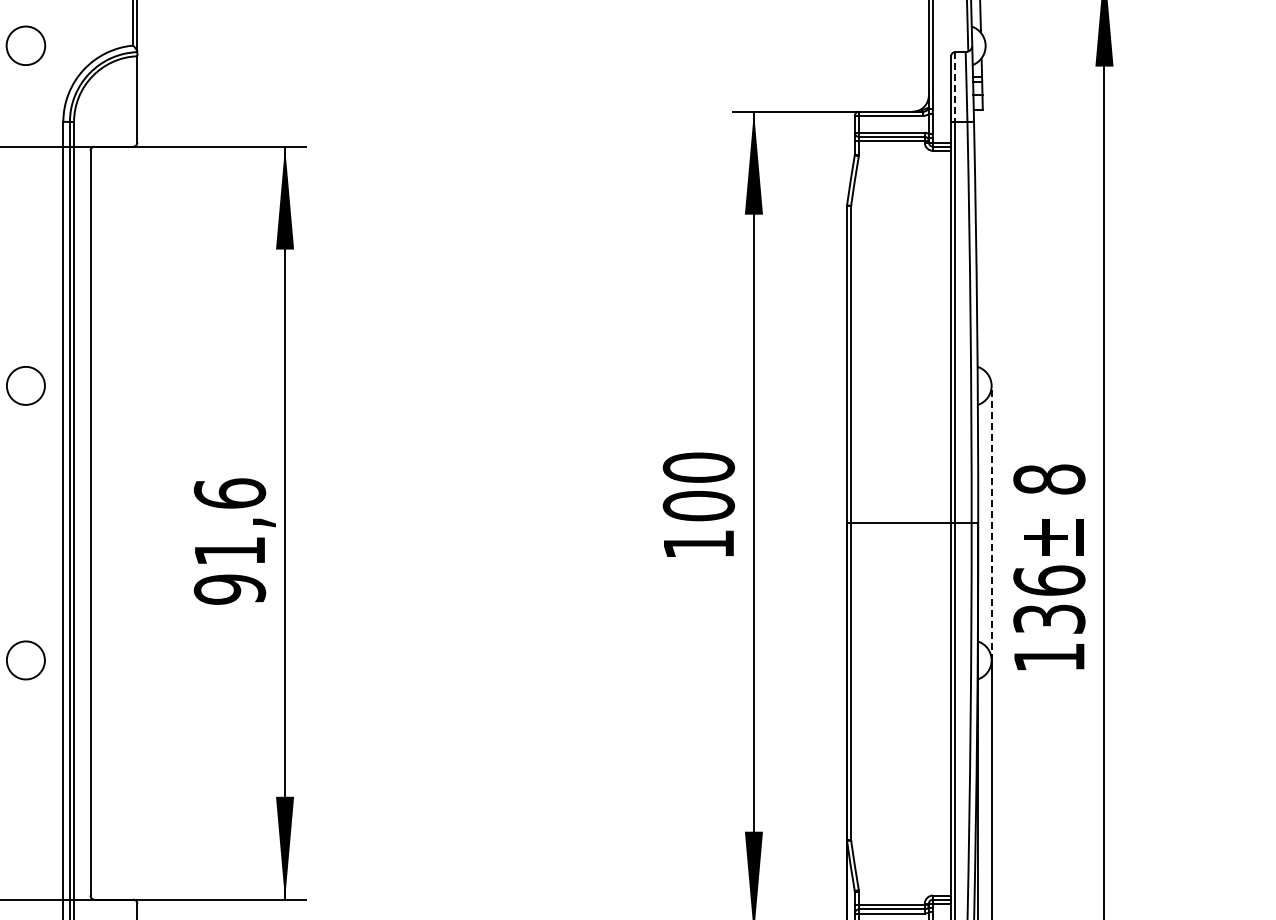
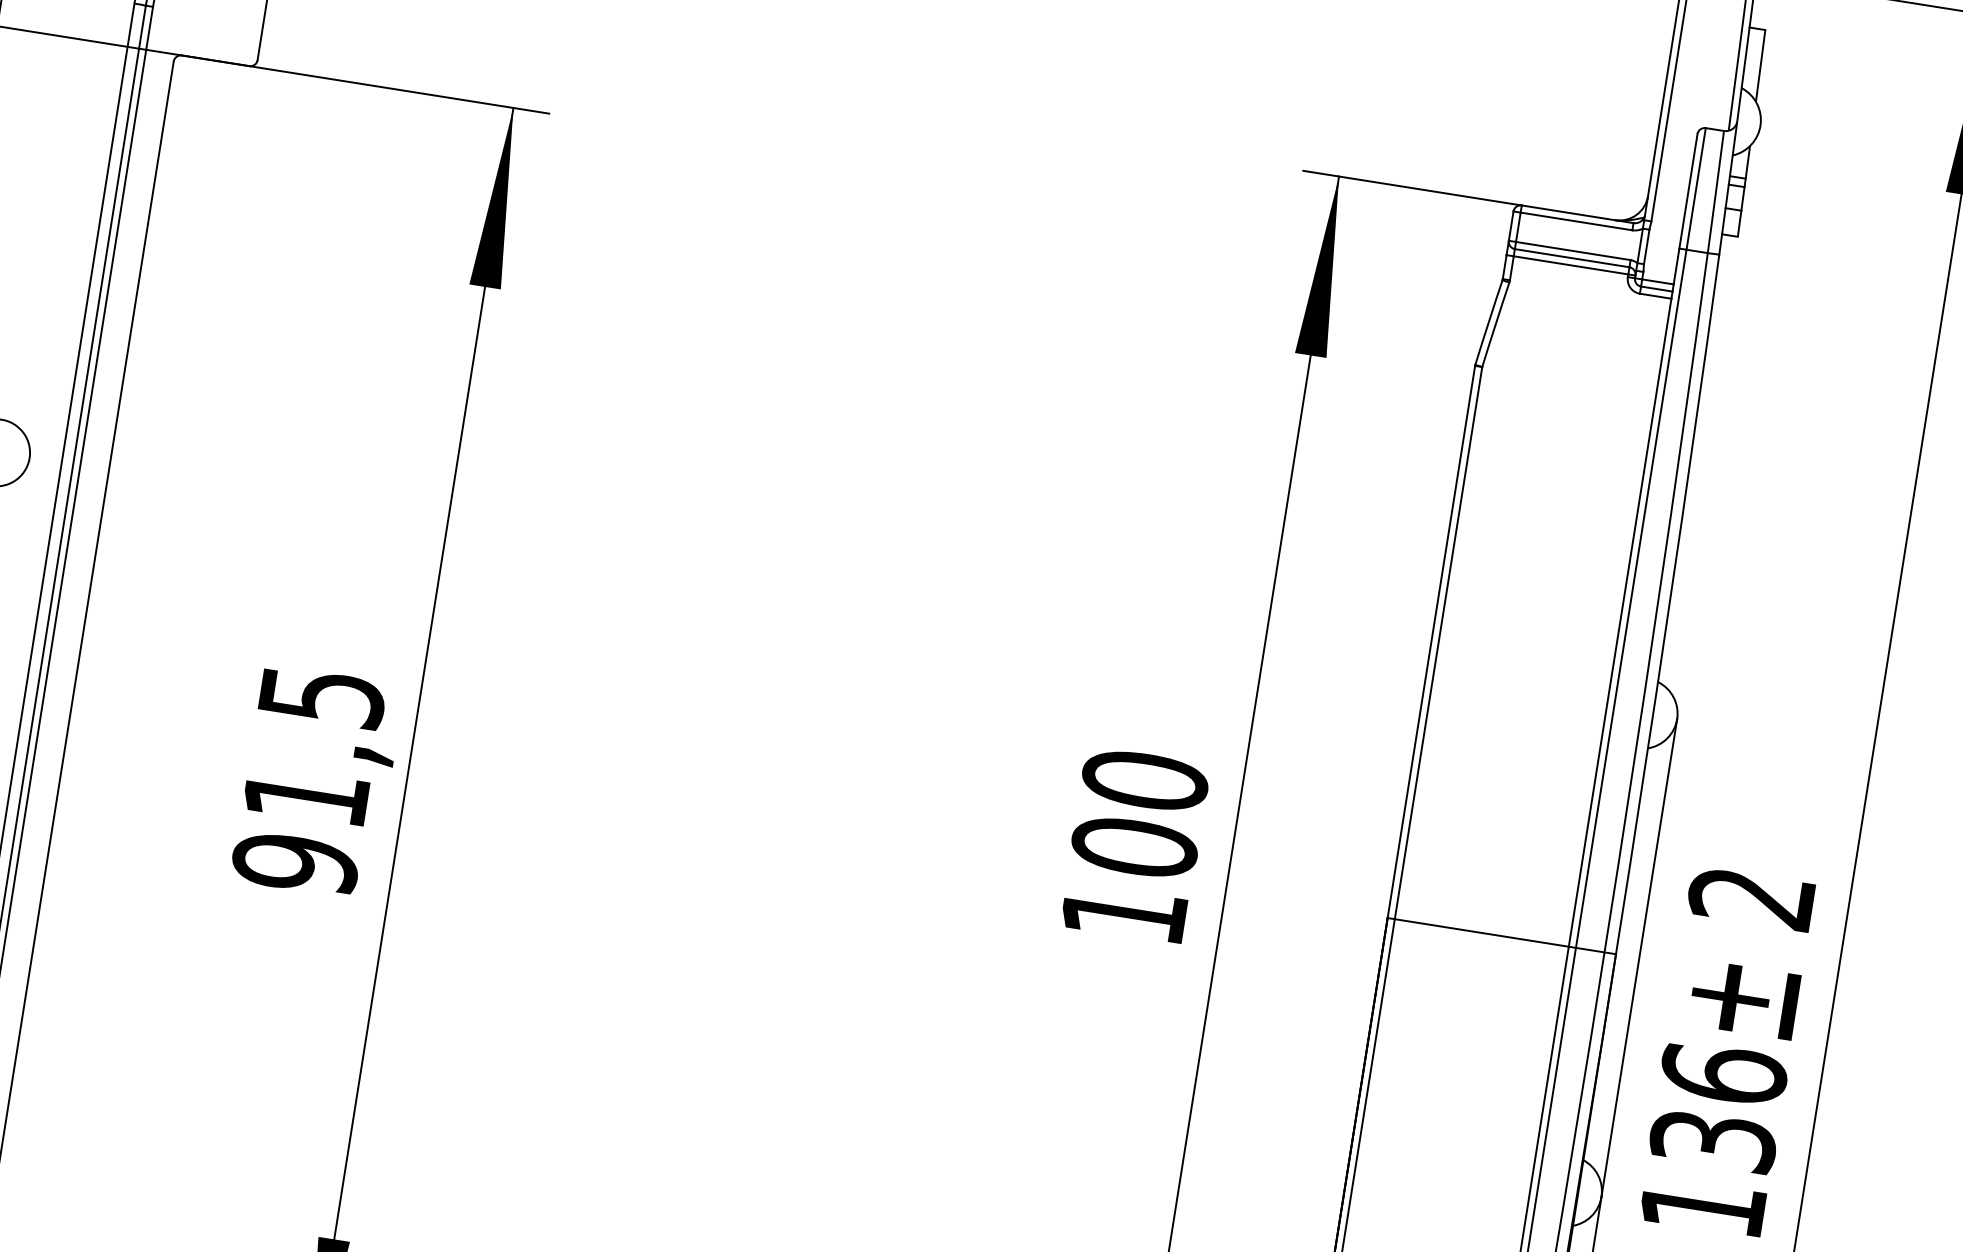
line: (955, 87) -> (1696, 189), dashed -> solid
text: (1049, 479) -> (1752, 897), 8 -> 2
text: (229, 493) -> (321, 696), 91,6 -> 91,5
line: (991, 522) -> (1639, 956), dashed -> solid

